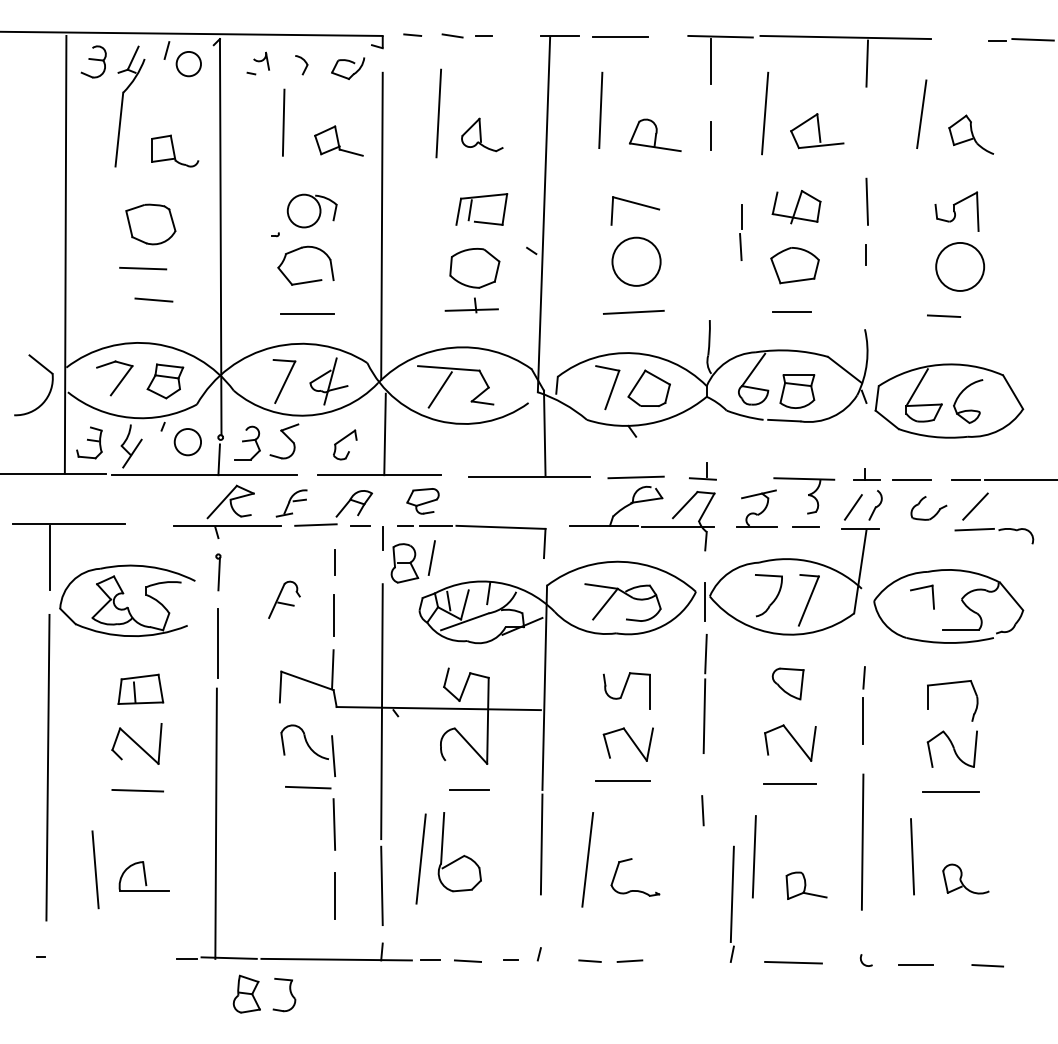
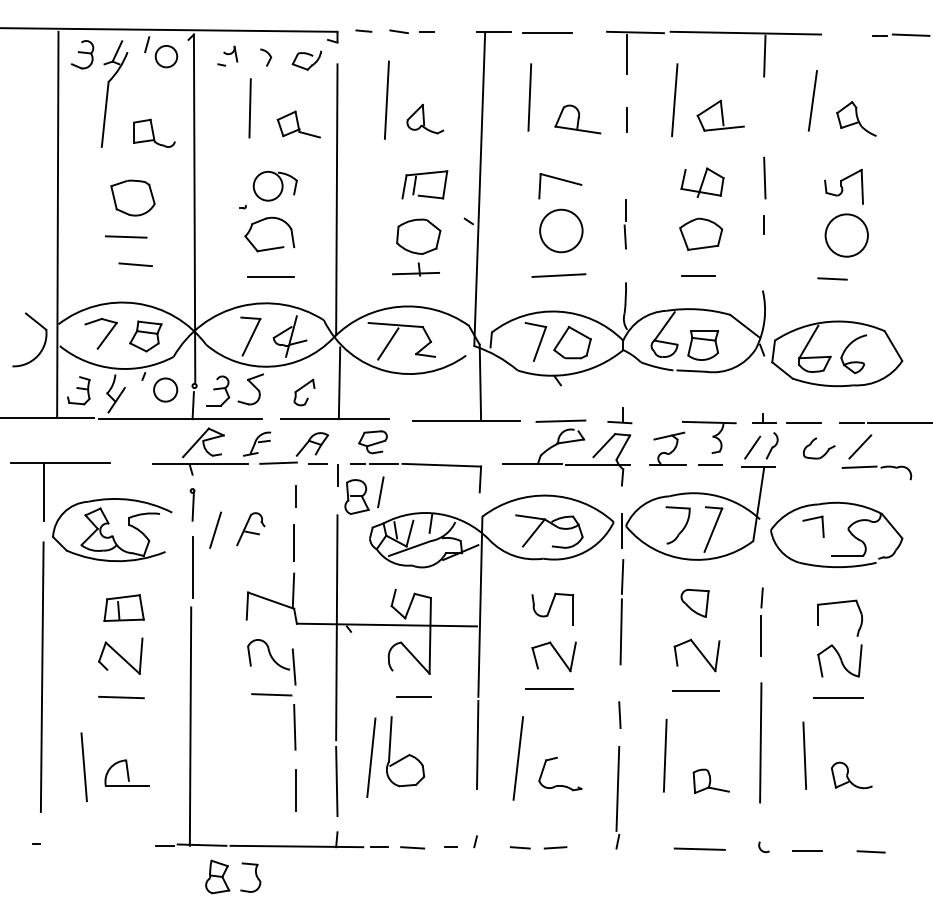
part: (739, 232) -> (624, 224), moved
line: (244, 600) -> (215, 529), added
part: (731, 904) -> (617, 797), moved

